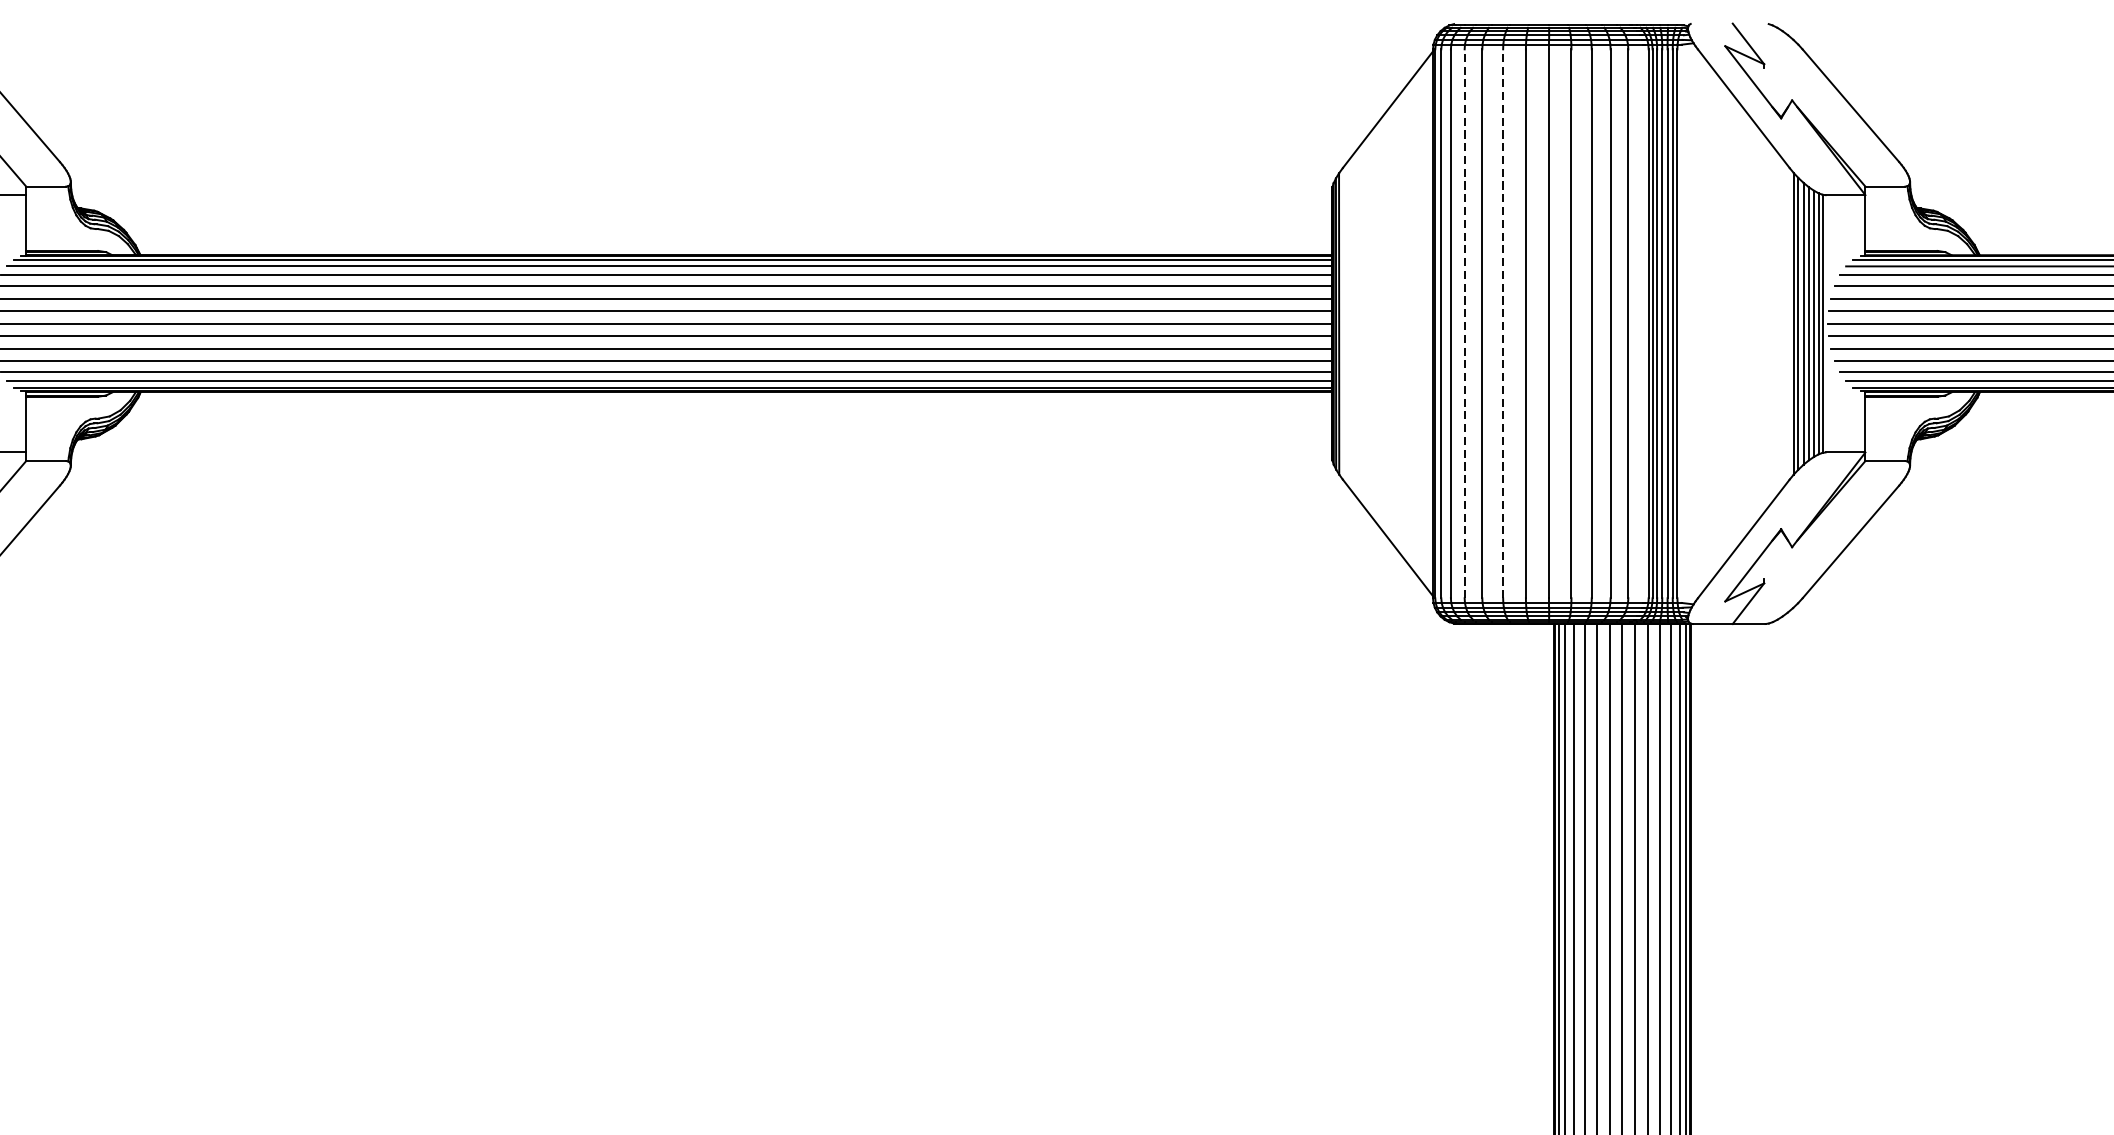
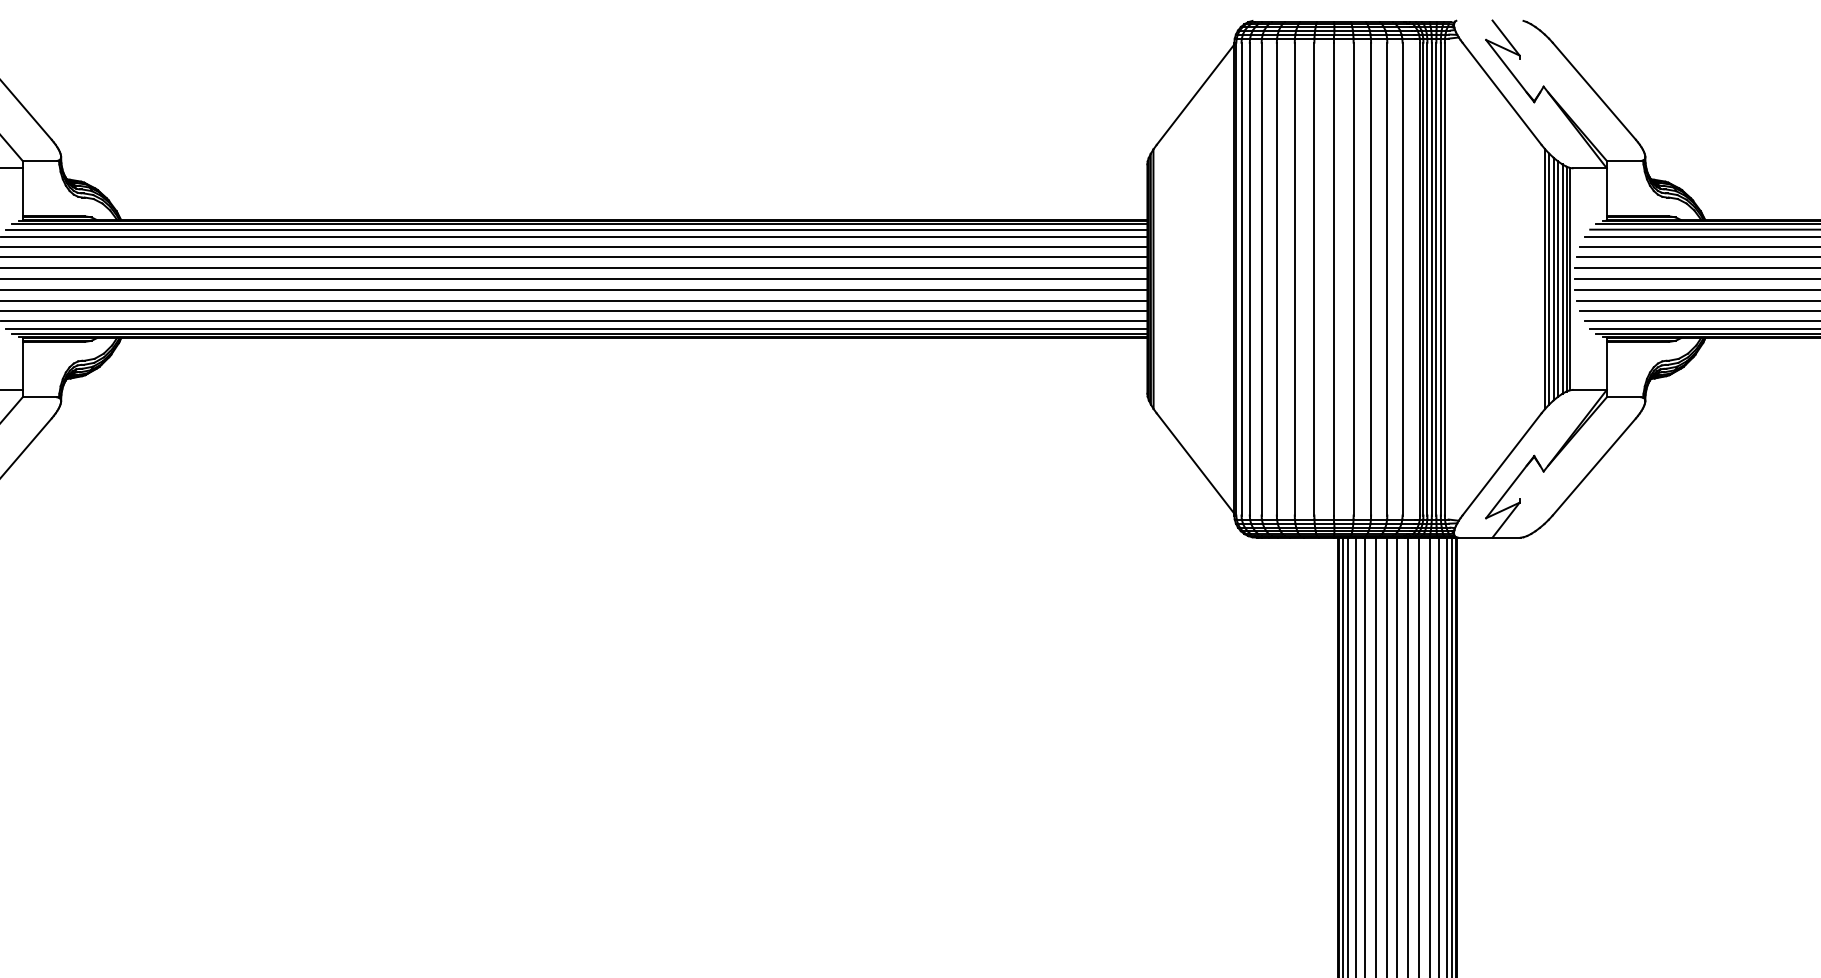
line: (1464, 323) -> (1261, 278), dashed -> solid
line: (1502, 323) -> (1294, 278), dashed -> solid

